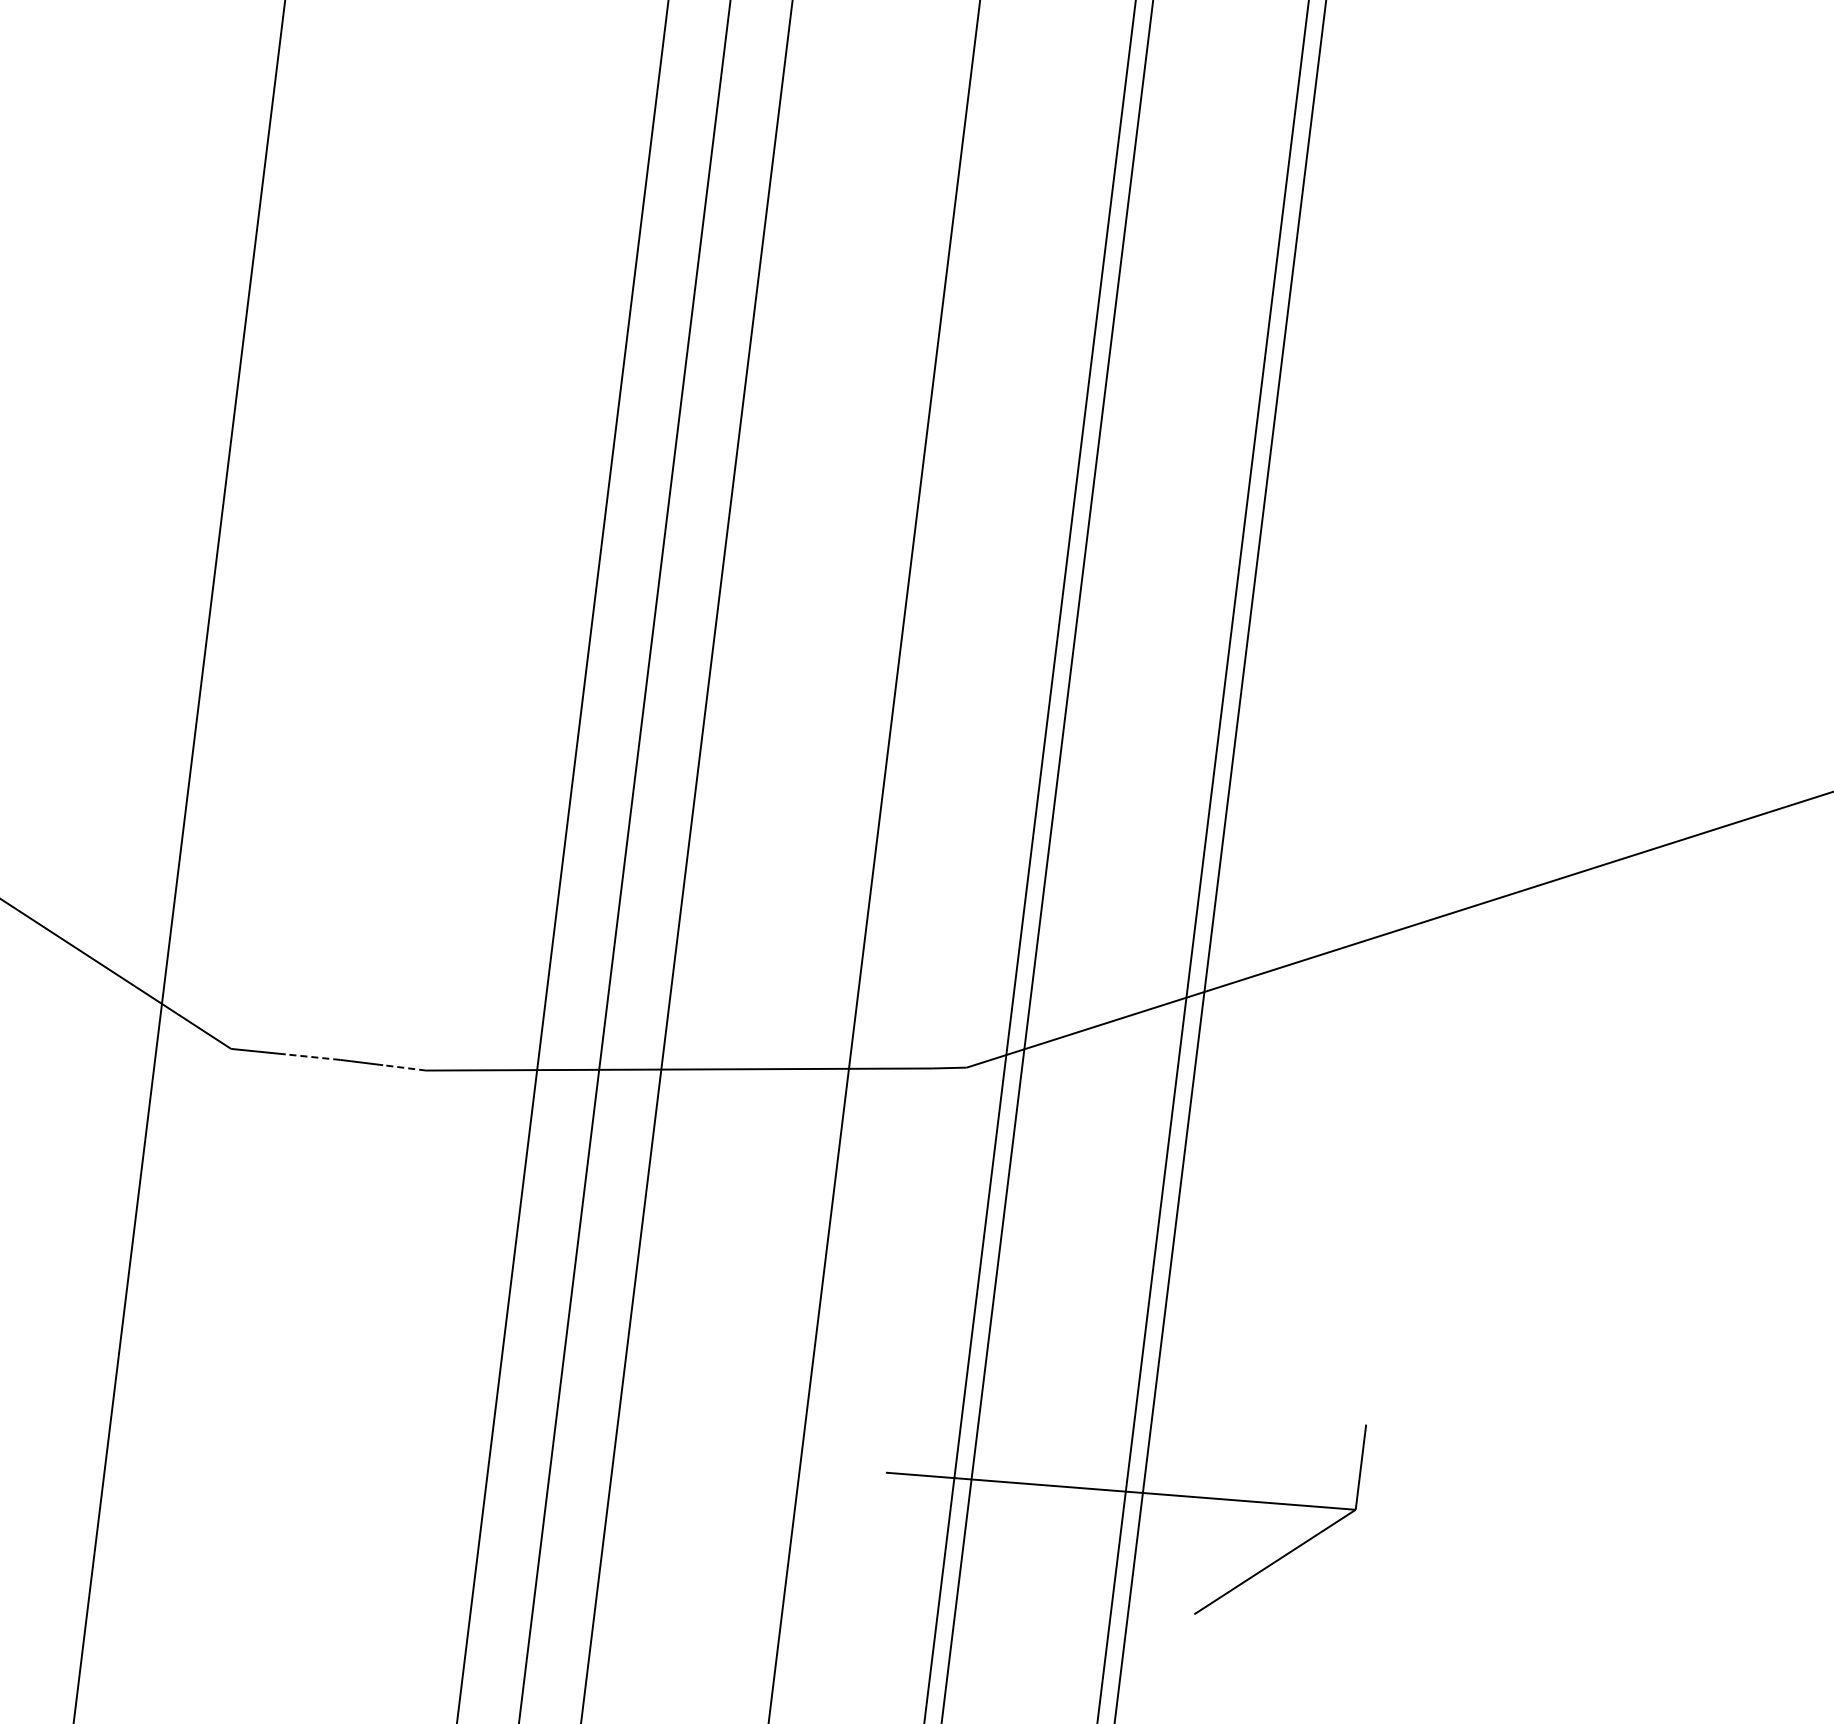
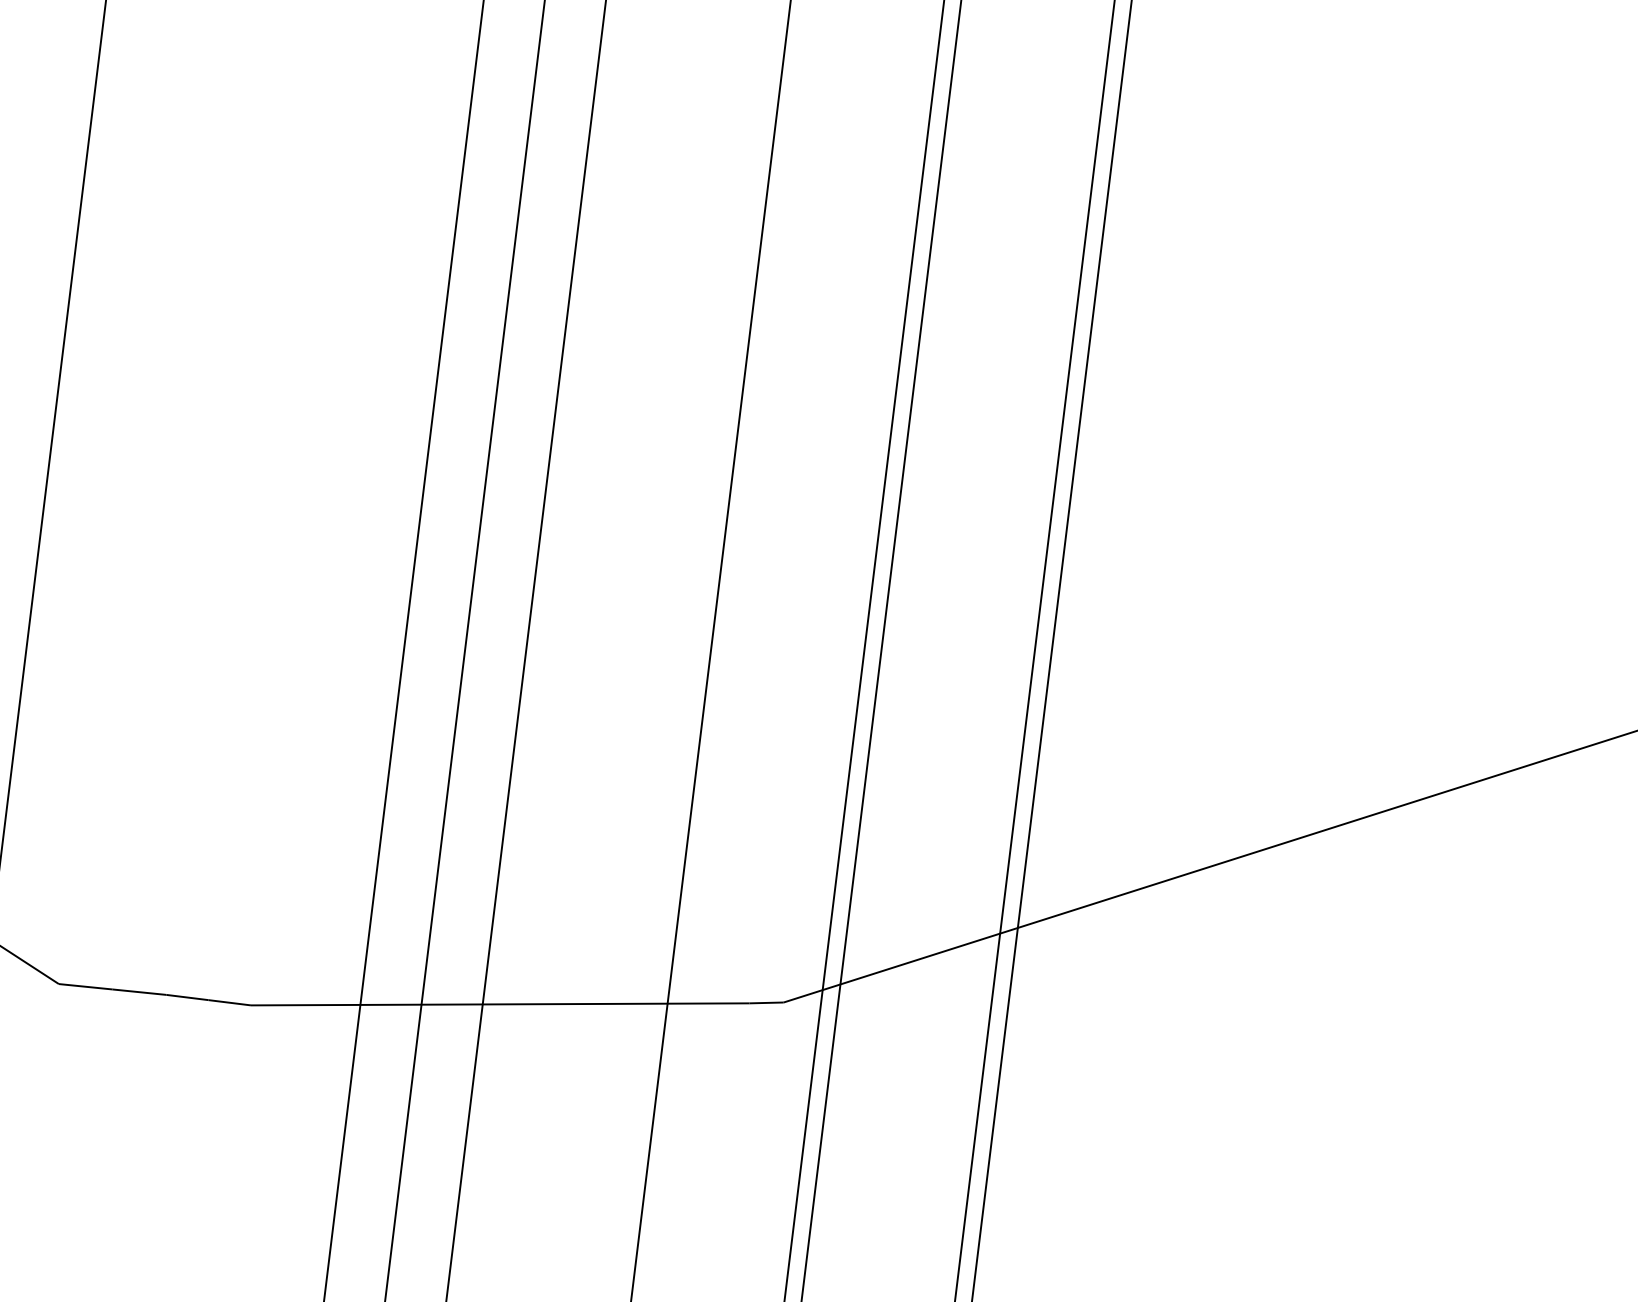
line: (312, 1057) -> (139, 992), dashed -> solid
line: (404, 1067) -> (229, 1002), dashed -> solid

